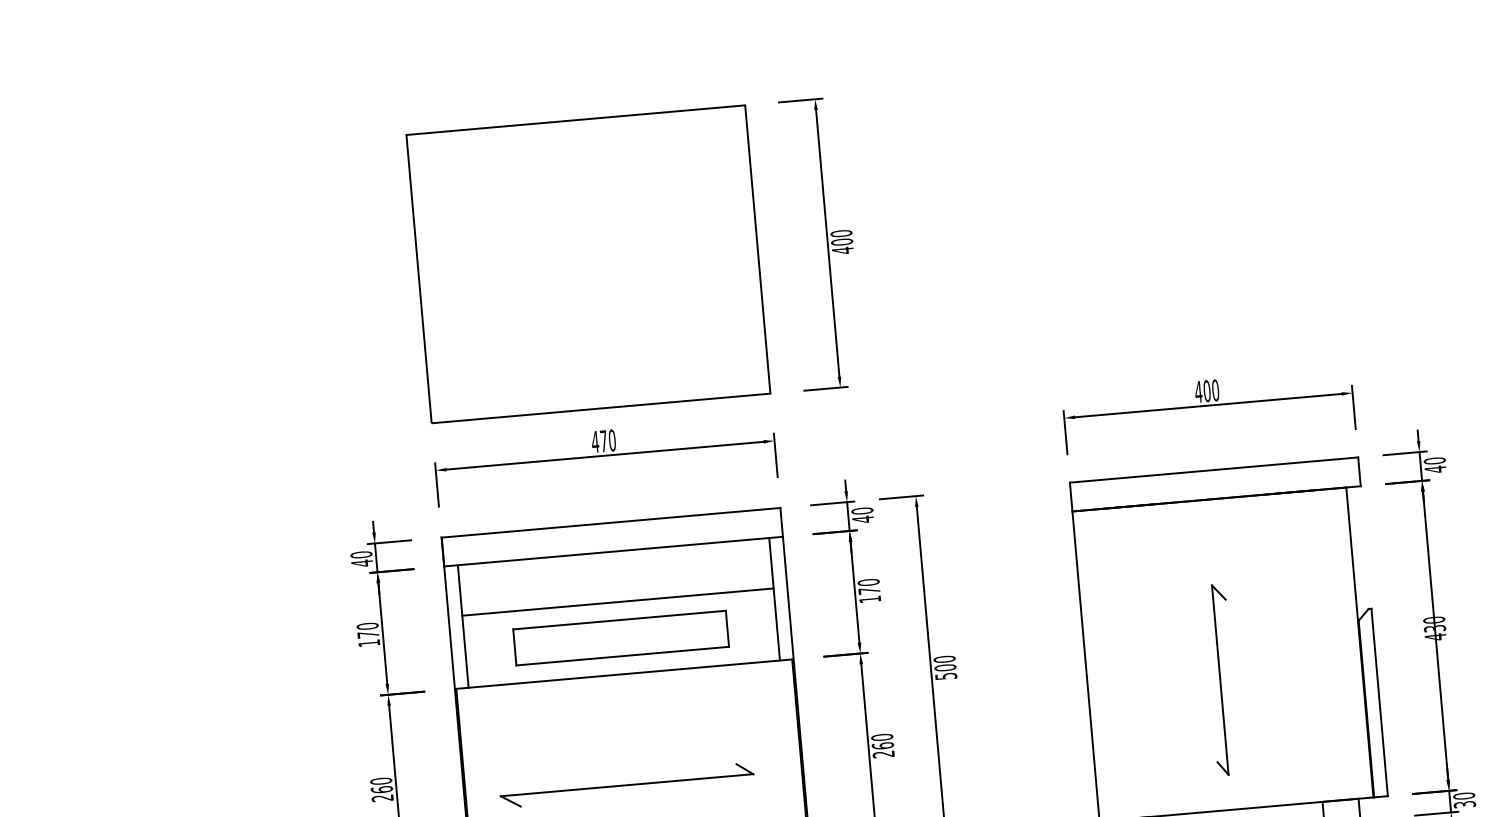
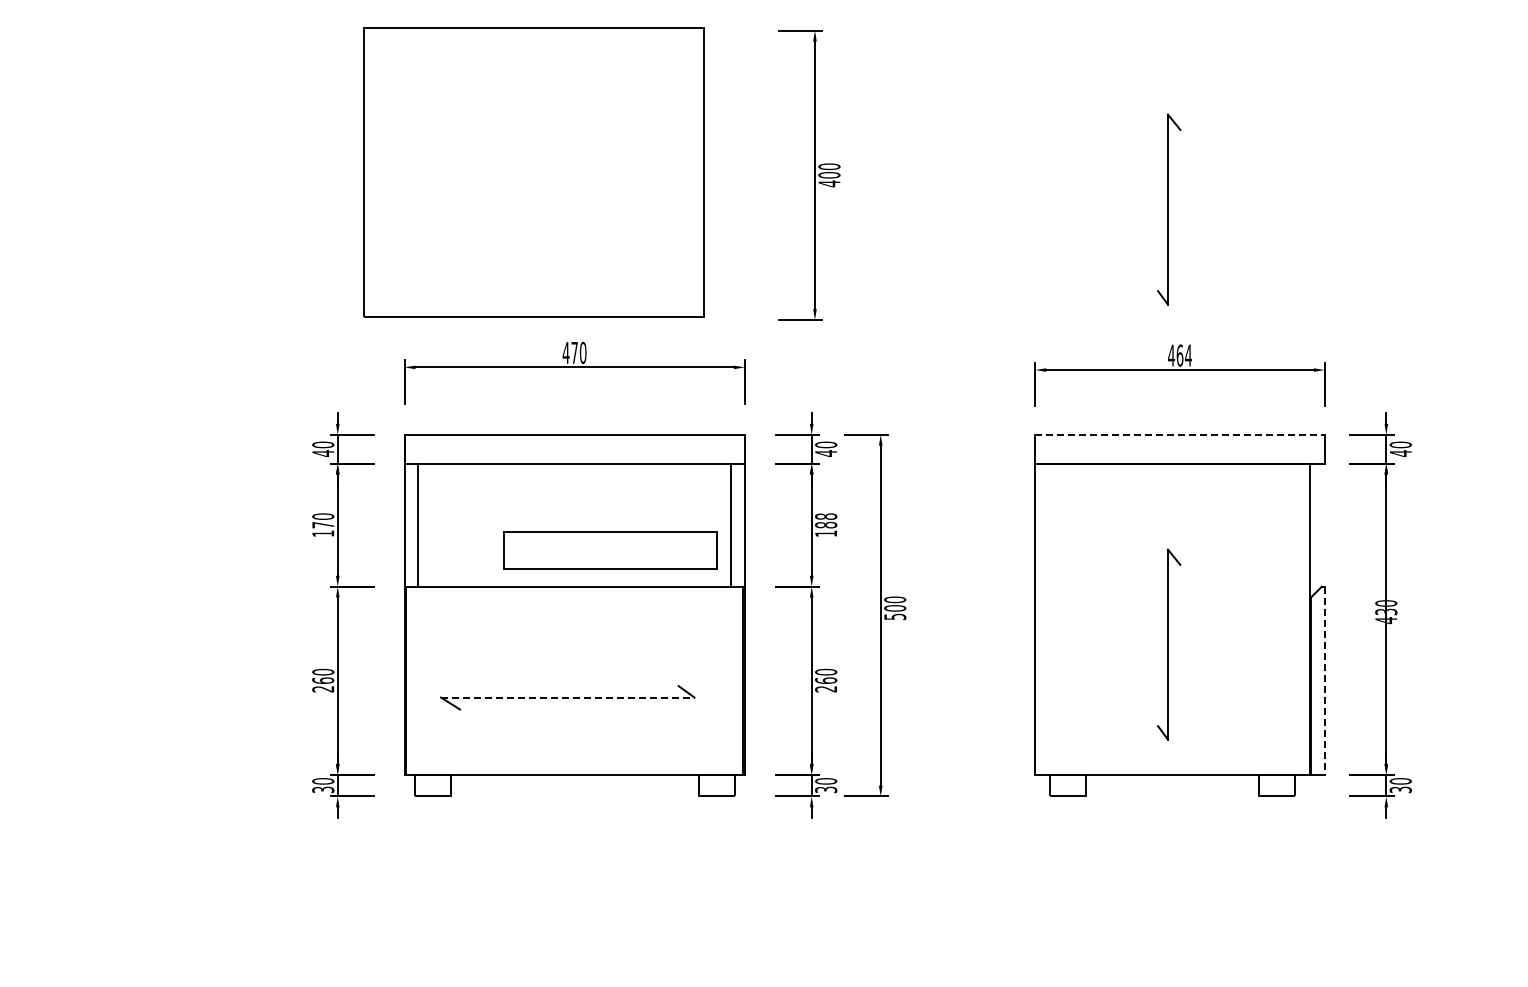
part: (1183, 246) -> (1169, 209), added
part: (588, 264) -> (533, 172), moved
text: (1210, 390) -> (1183, 355), 400 -> 464
line: (1214, 469) -> (1180, 434), solid -> dashed
text: (869, 586) -> (826, 520), 170 -> 188
line: (617, 602) -> (574, 514), removed
part: (620, 638) -> (610, 550), moved
line: (1379, 703) -> (1324, 681), solid -> dashed
line: (626, 785) -> (567, 697), solid -> dashed

